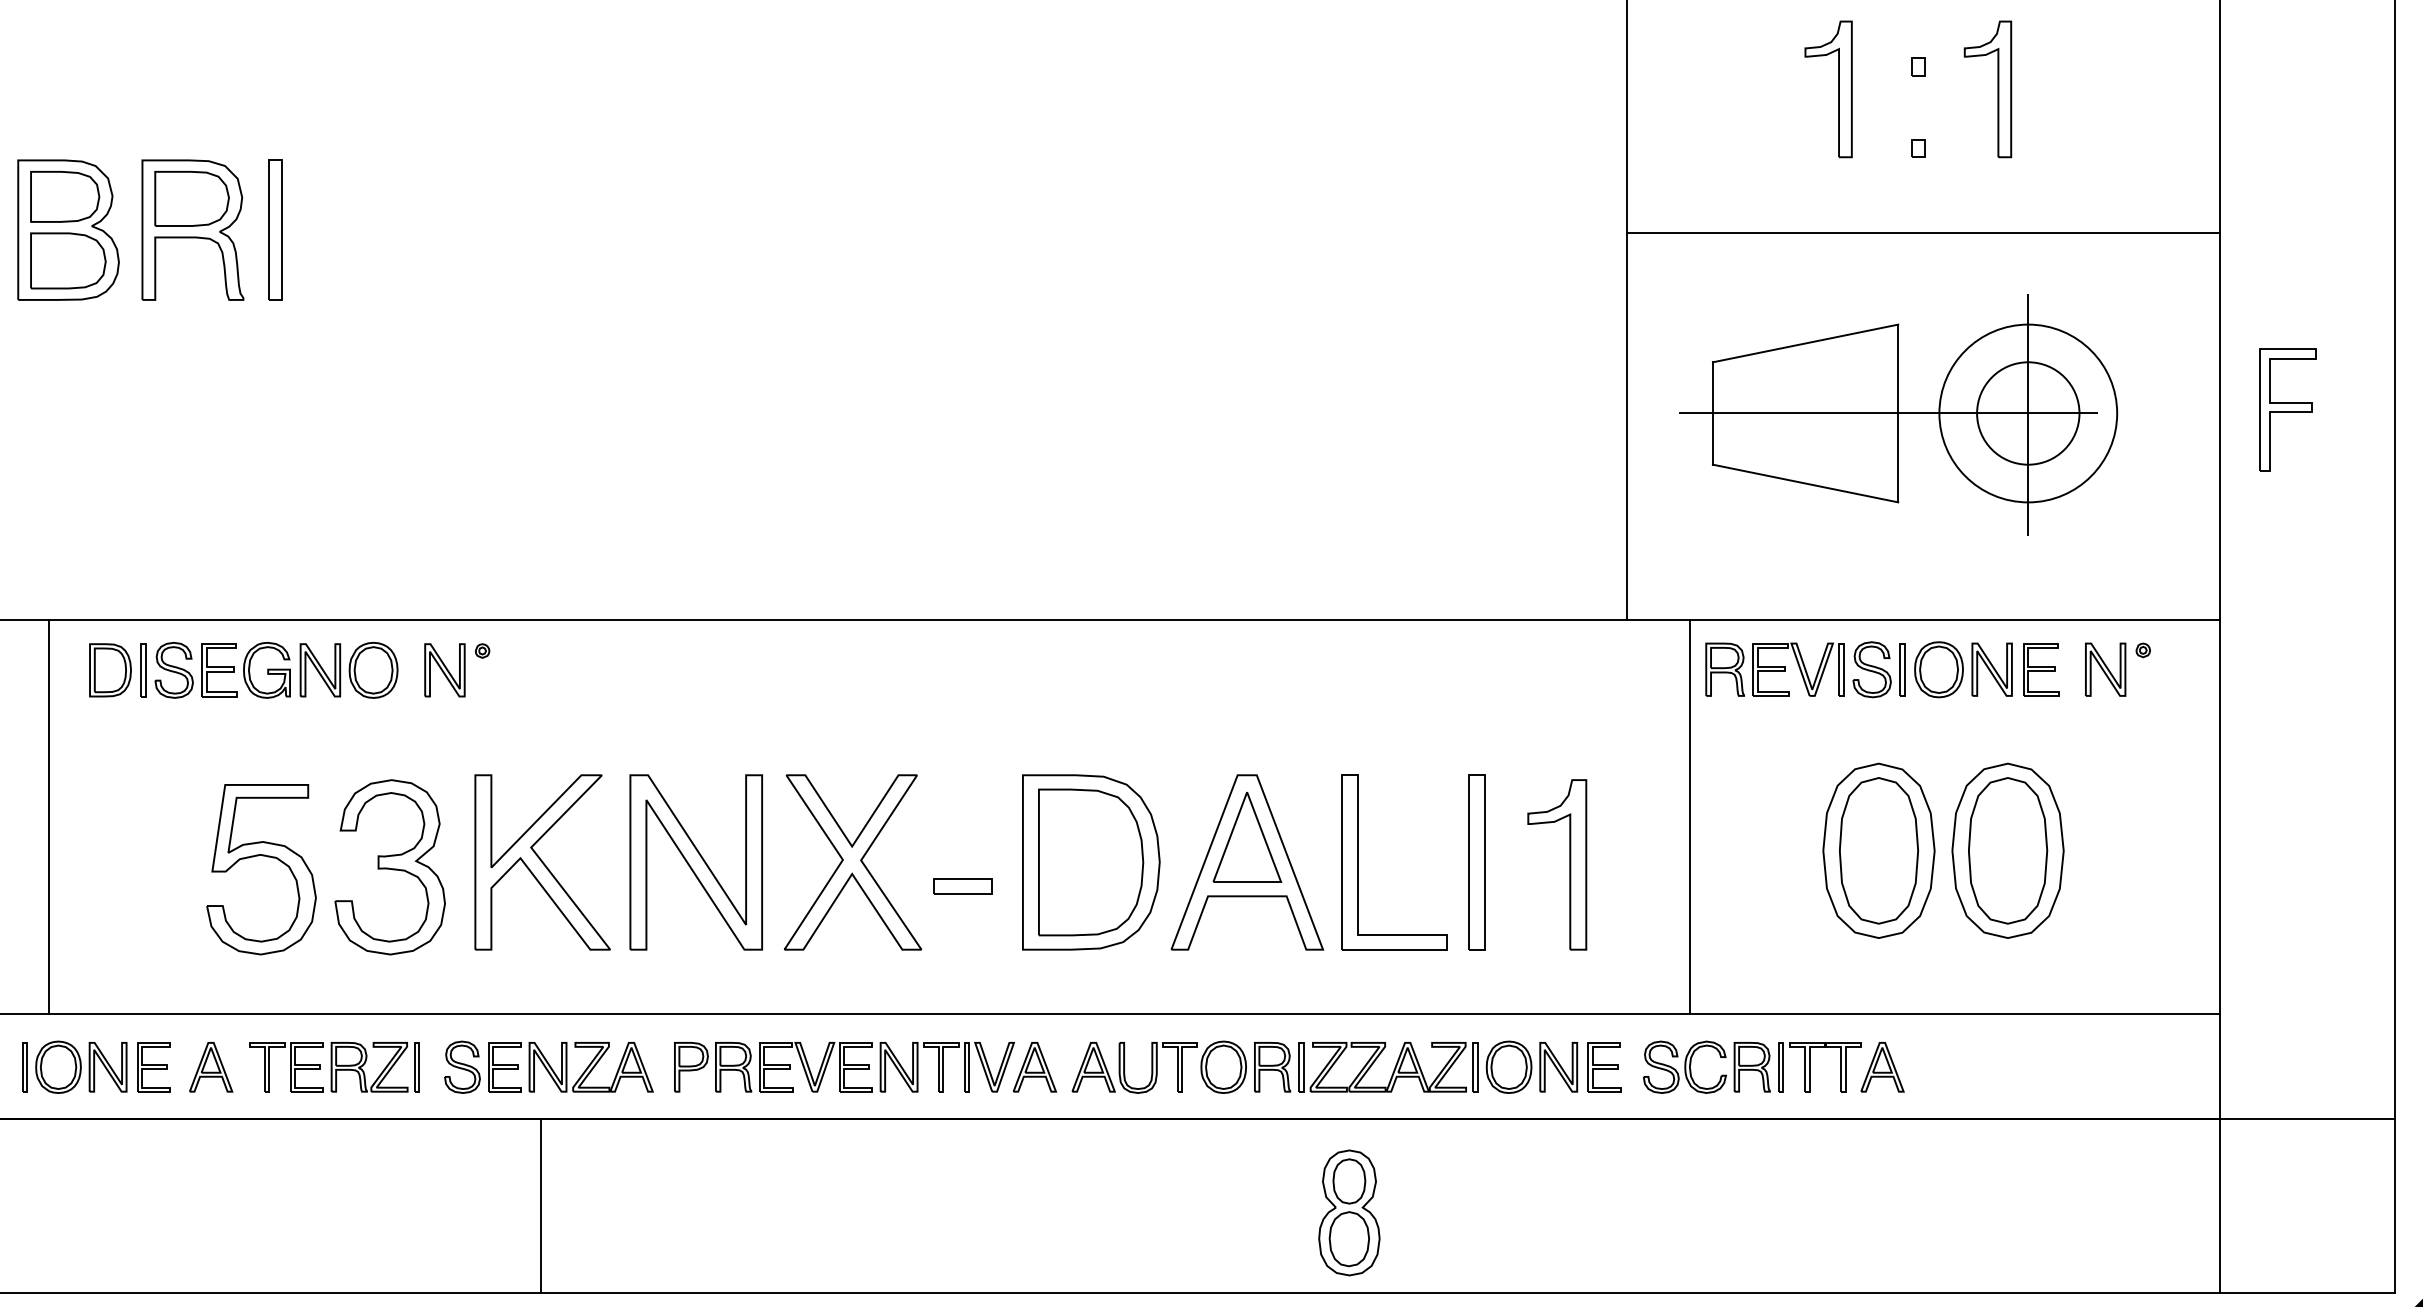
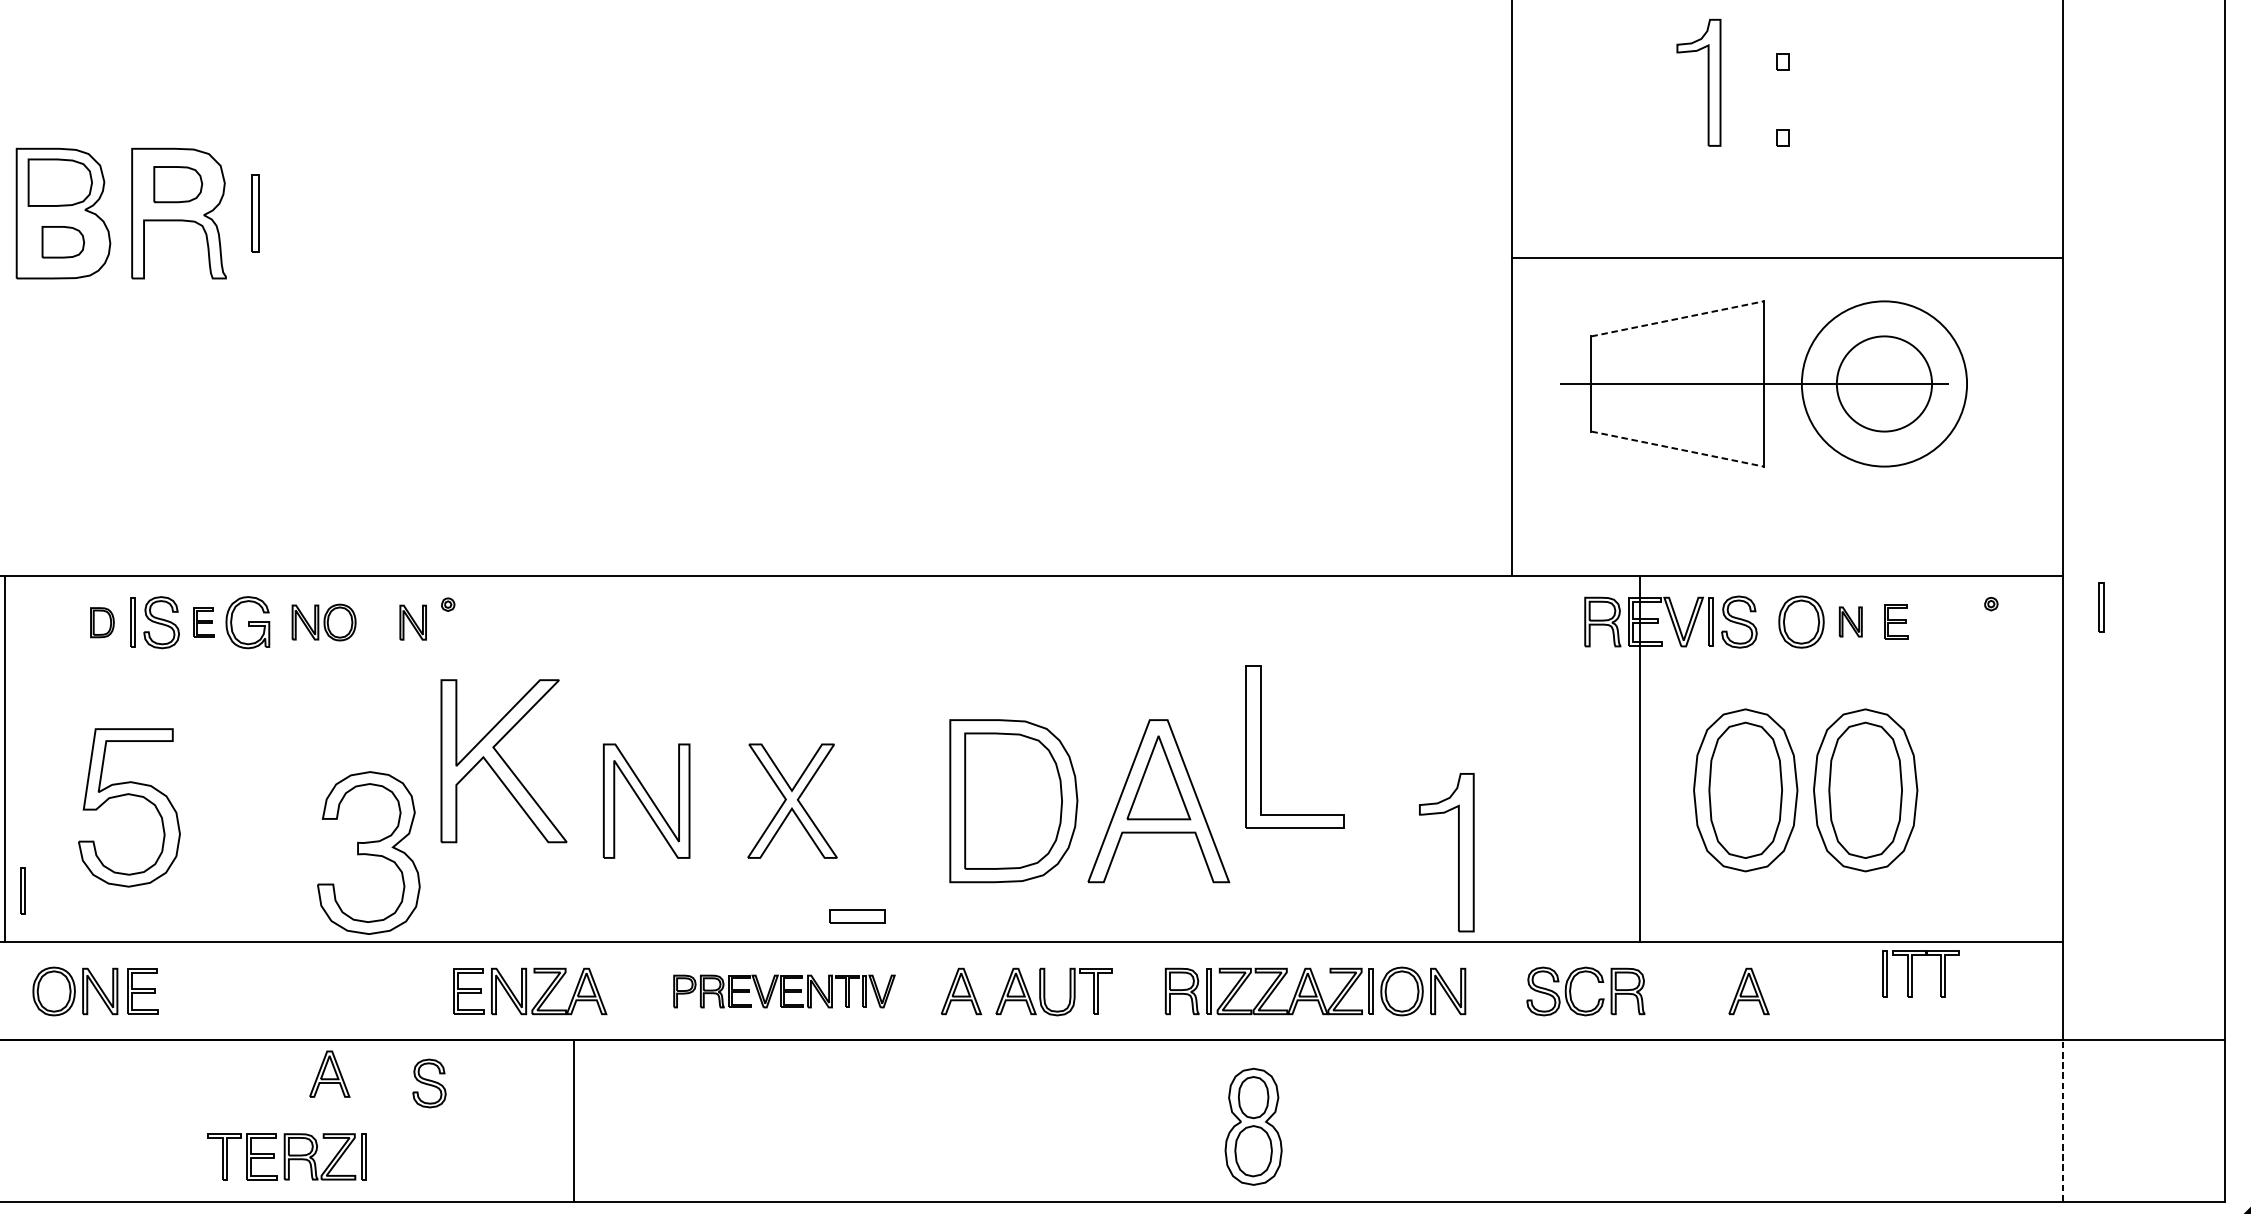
part: (1997, 89) -> (1855, 82), removed
part: (191, 198) -> (177, 184), size x0.7
part: (275, 229) -> (255, 213), size x0.6
line: (1923, 233) -> (1787, 257), moved
part: (68, 260) -> (63, 241), size x0.6
line: (1805, 343) -> (1677, 318), solid -> dashed
part: (2287, 409) -> (2125, 380), removed
line: (2028, 414) -> (1884, 384), removed
line: (1805, 483) -> (1677, 449), solid -> dashed
part: (348, 669) -> (323, 621), size x0.7
part: (1902, 669) -> (2101, 607), moved
part: (1991, 669) -> (1850, 621), size x0.6
part: (2041, 669) -> (1896, 621), size x0.7
part: (2105, 669) -> (1956, 621), removed
part: (110, 670) -> (102, 622), size x0.6
part: (219, 670) -> (203, 622), size x0.6
part: (444, 670) -> (412, 622), size x0.7
line: (49, 817) -> (4, 759), moved
line: (1689, 817) -> (1639, 759), moved
part: (262, 856) -> (130, 795), moved
part: (542, 862) -> (503, 761), moved
part: (695, 862) -> (646, 801), size x0.7
part: (853, 862) -> (792, 801), size x0.7
part: (1358, 862) -> (1262, 747), moved
part: (1476, 862) -> (1371, 801), removed
part: (1569, 864) -> (1458, 852), moved
part: (389, 867) -> (368, 853), moved
part: (962, 886) -> (856, 916), moved
part: (462, 1066) -> (429, 1082), moved
part: (1223, 1066) -> (1136, 990), removed
part: (24, 1067) -> (22, 891), moved
part: (211, 1067) -> (330, 1074), moved
part: (334, 1067) -> (287, 1157), moved
part: (844, 1067) -> (784, 991), size x0.7
part: (1604, 1067) -> (1490, 991), removed
part: (1810, 1067) -> (1912, 974), moved
line: (541, 1205) -> (574, 1119), moved
line: (2220, 1205) -> (2063, 1119), solid -> dashed

